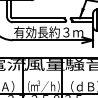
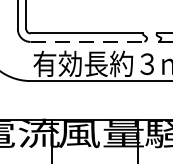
line: (39, 22) -> (88, 42), solid -> dashed

